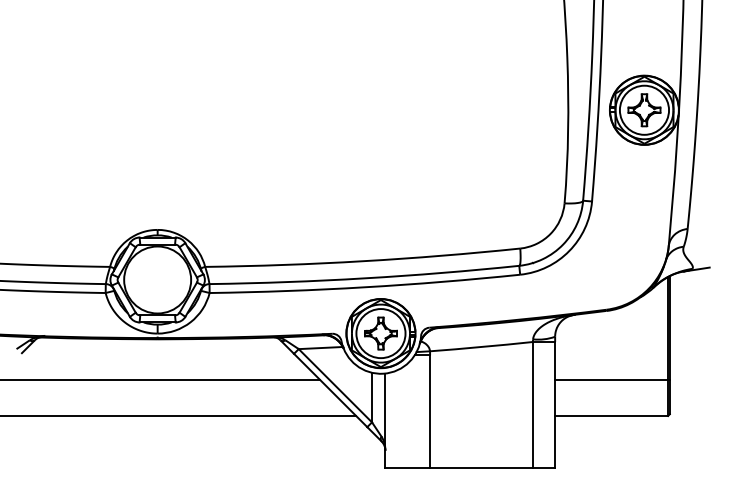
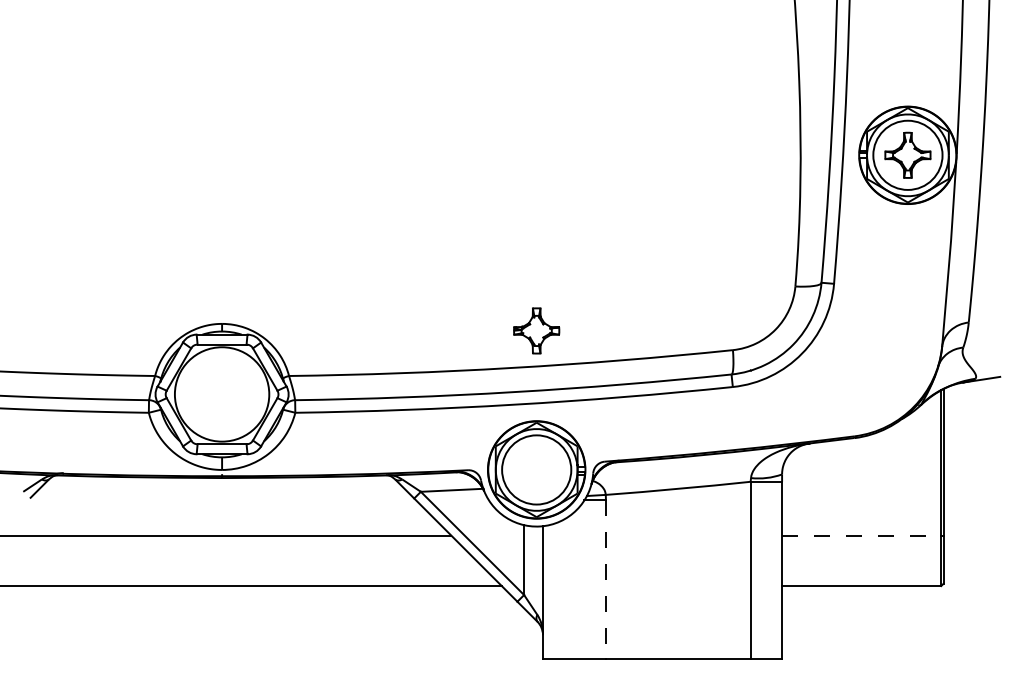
part: (380, 333) -> (536, 330), moved
line: (611, 380) -> (861, 535), solid -> dashed
line: (429, 412) -> (605, 580), solid -> dashed

